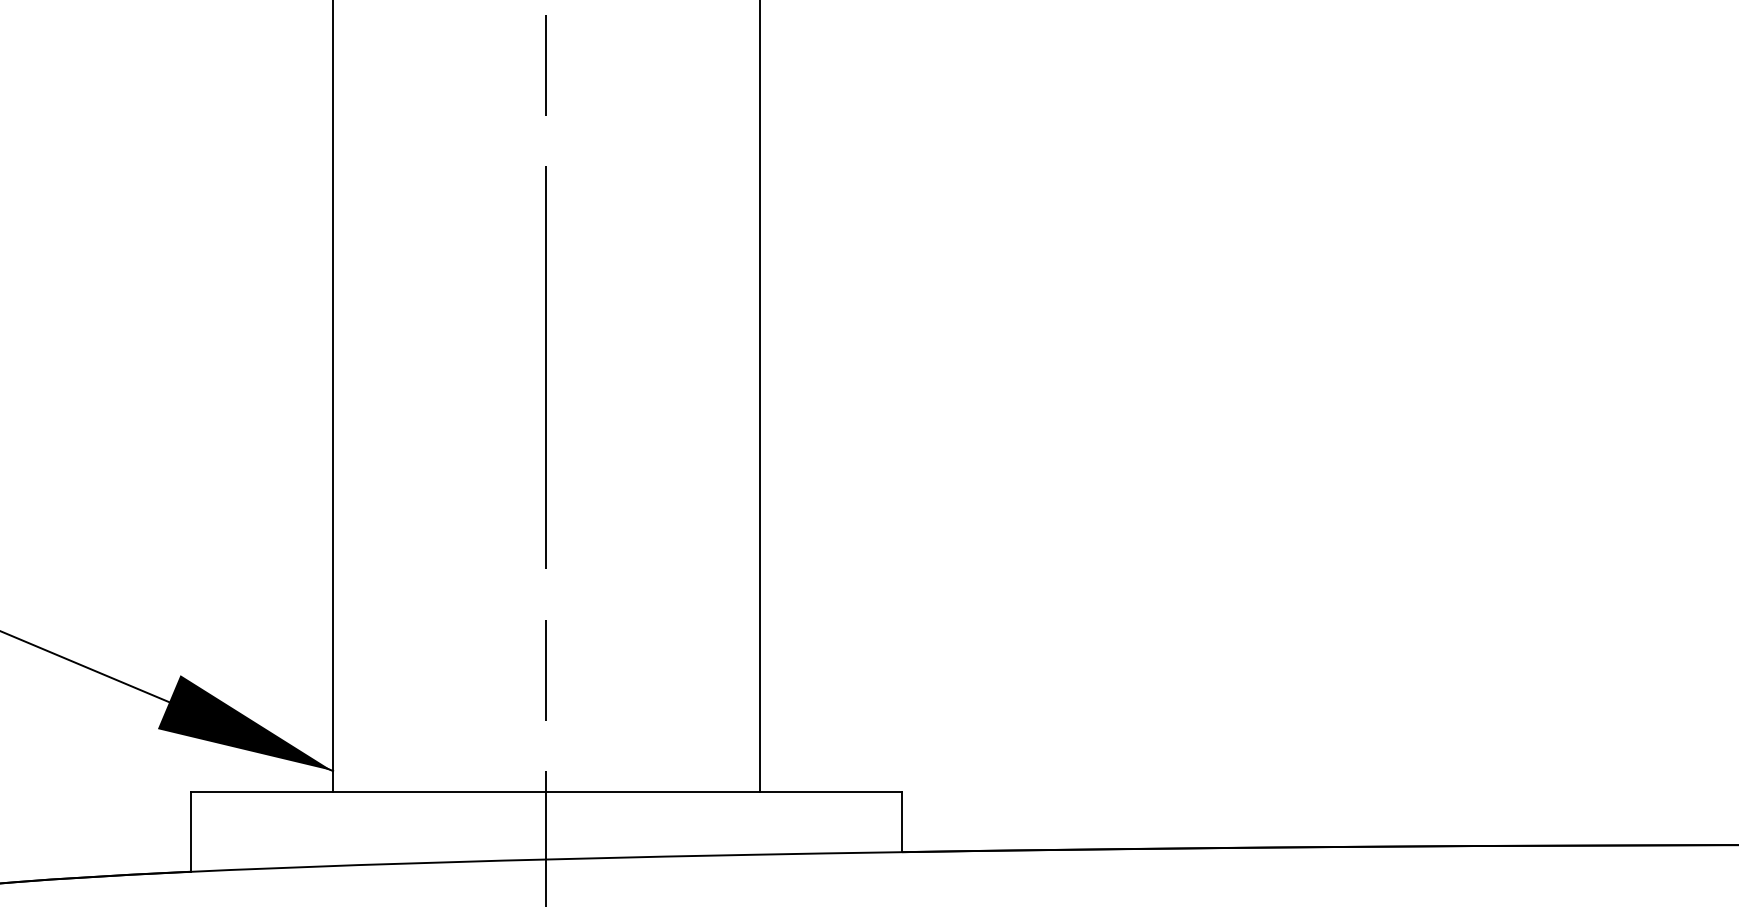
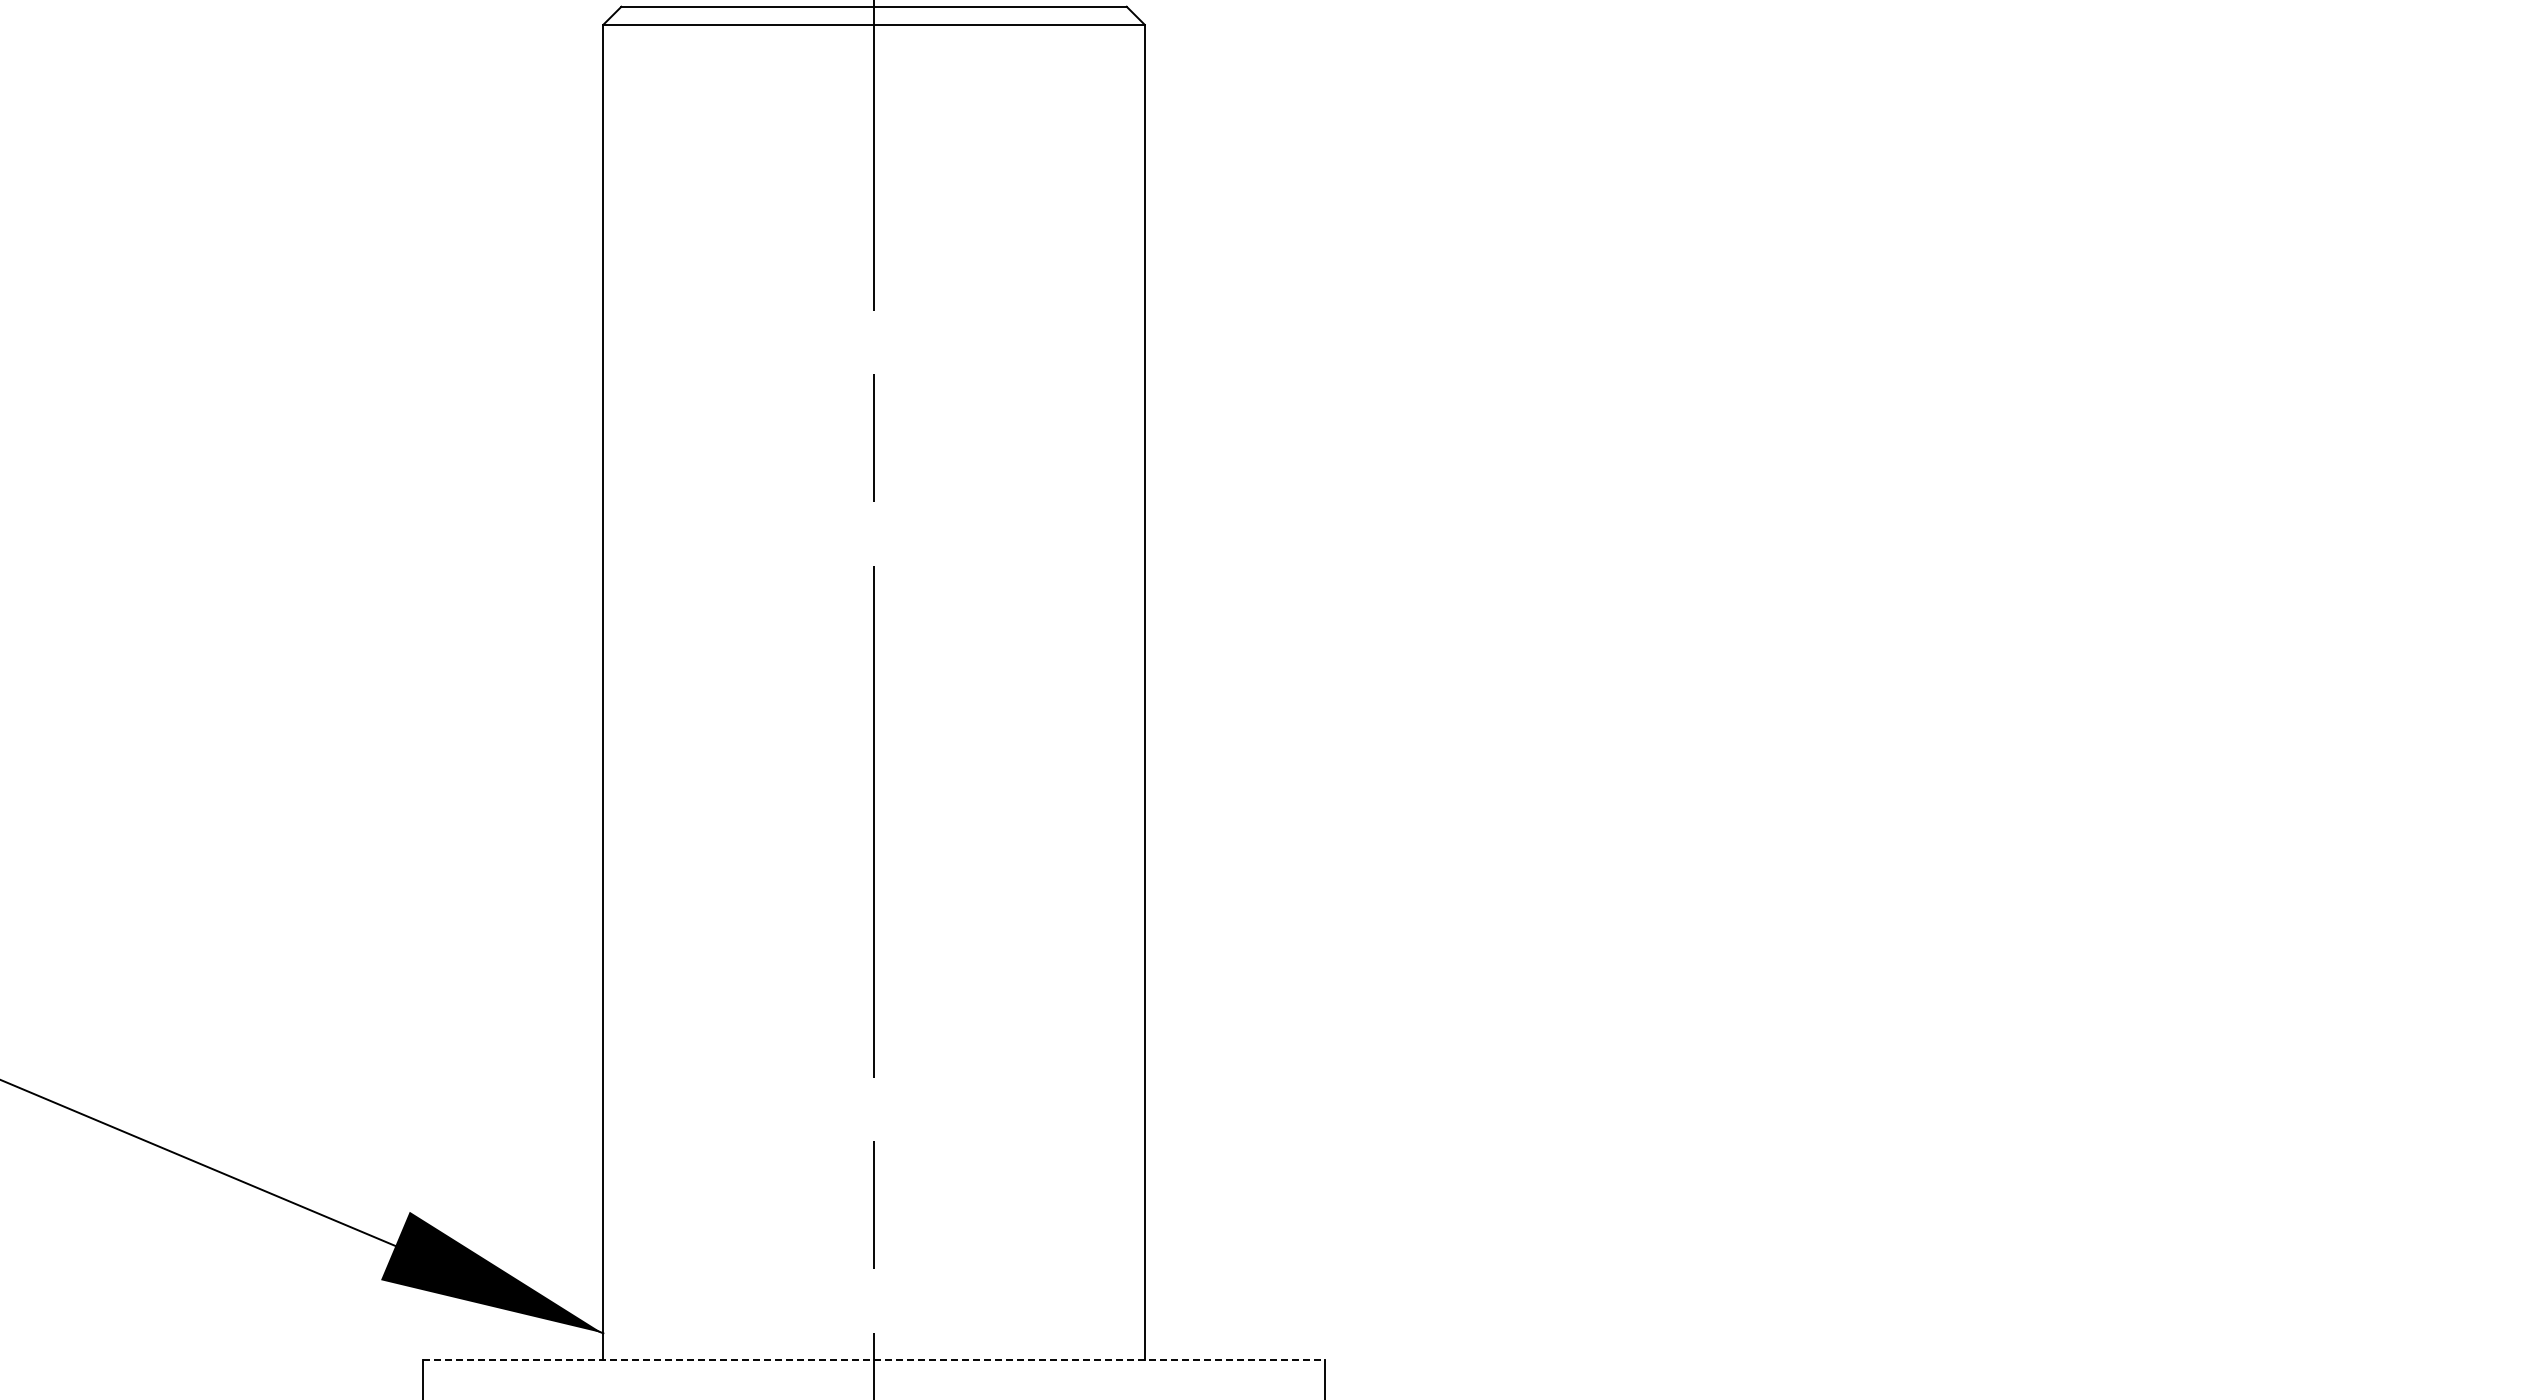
line: (546, 792) -> (874, 1360), solid -> dashed

